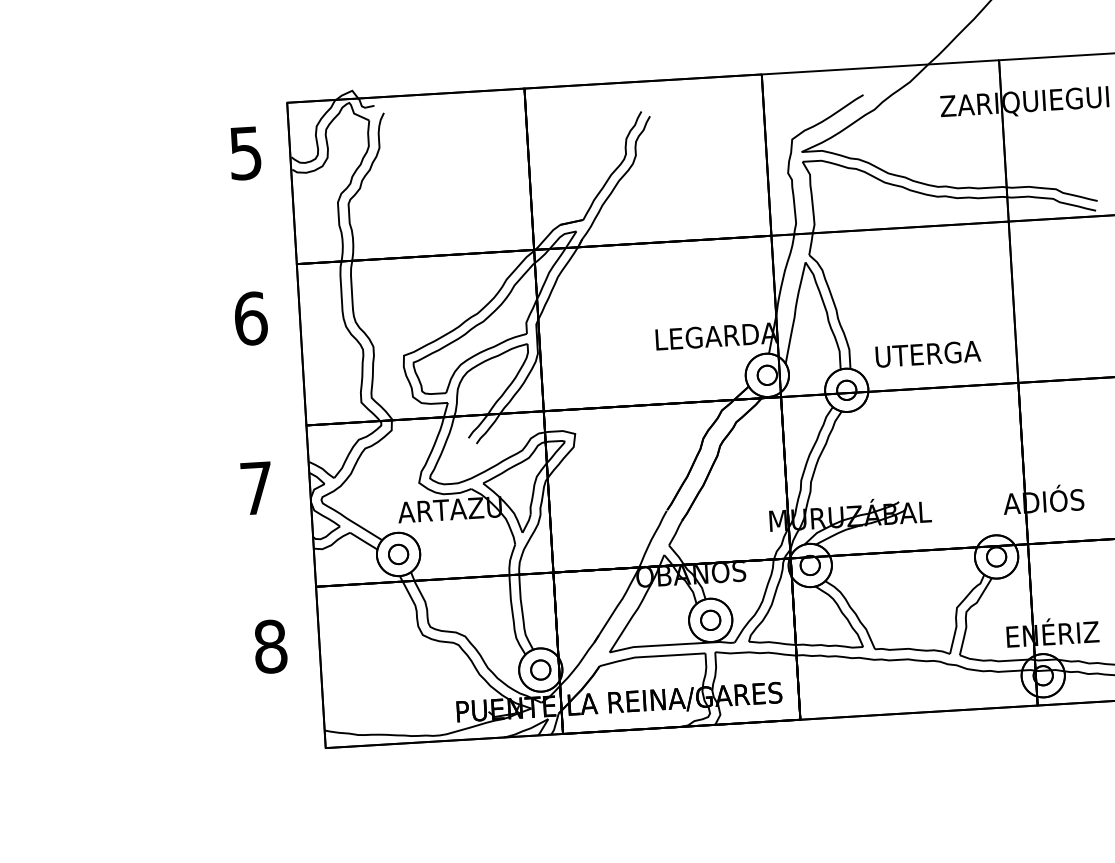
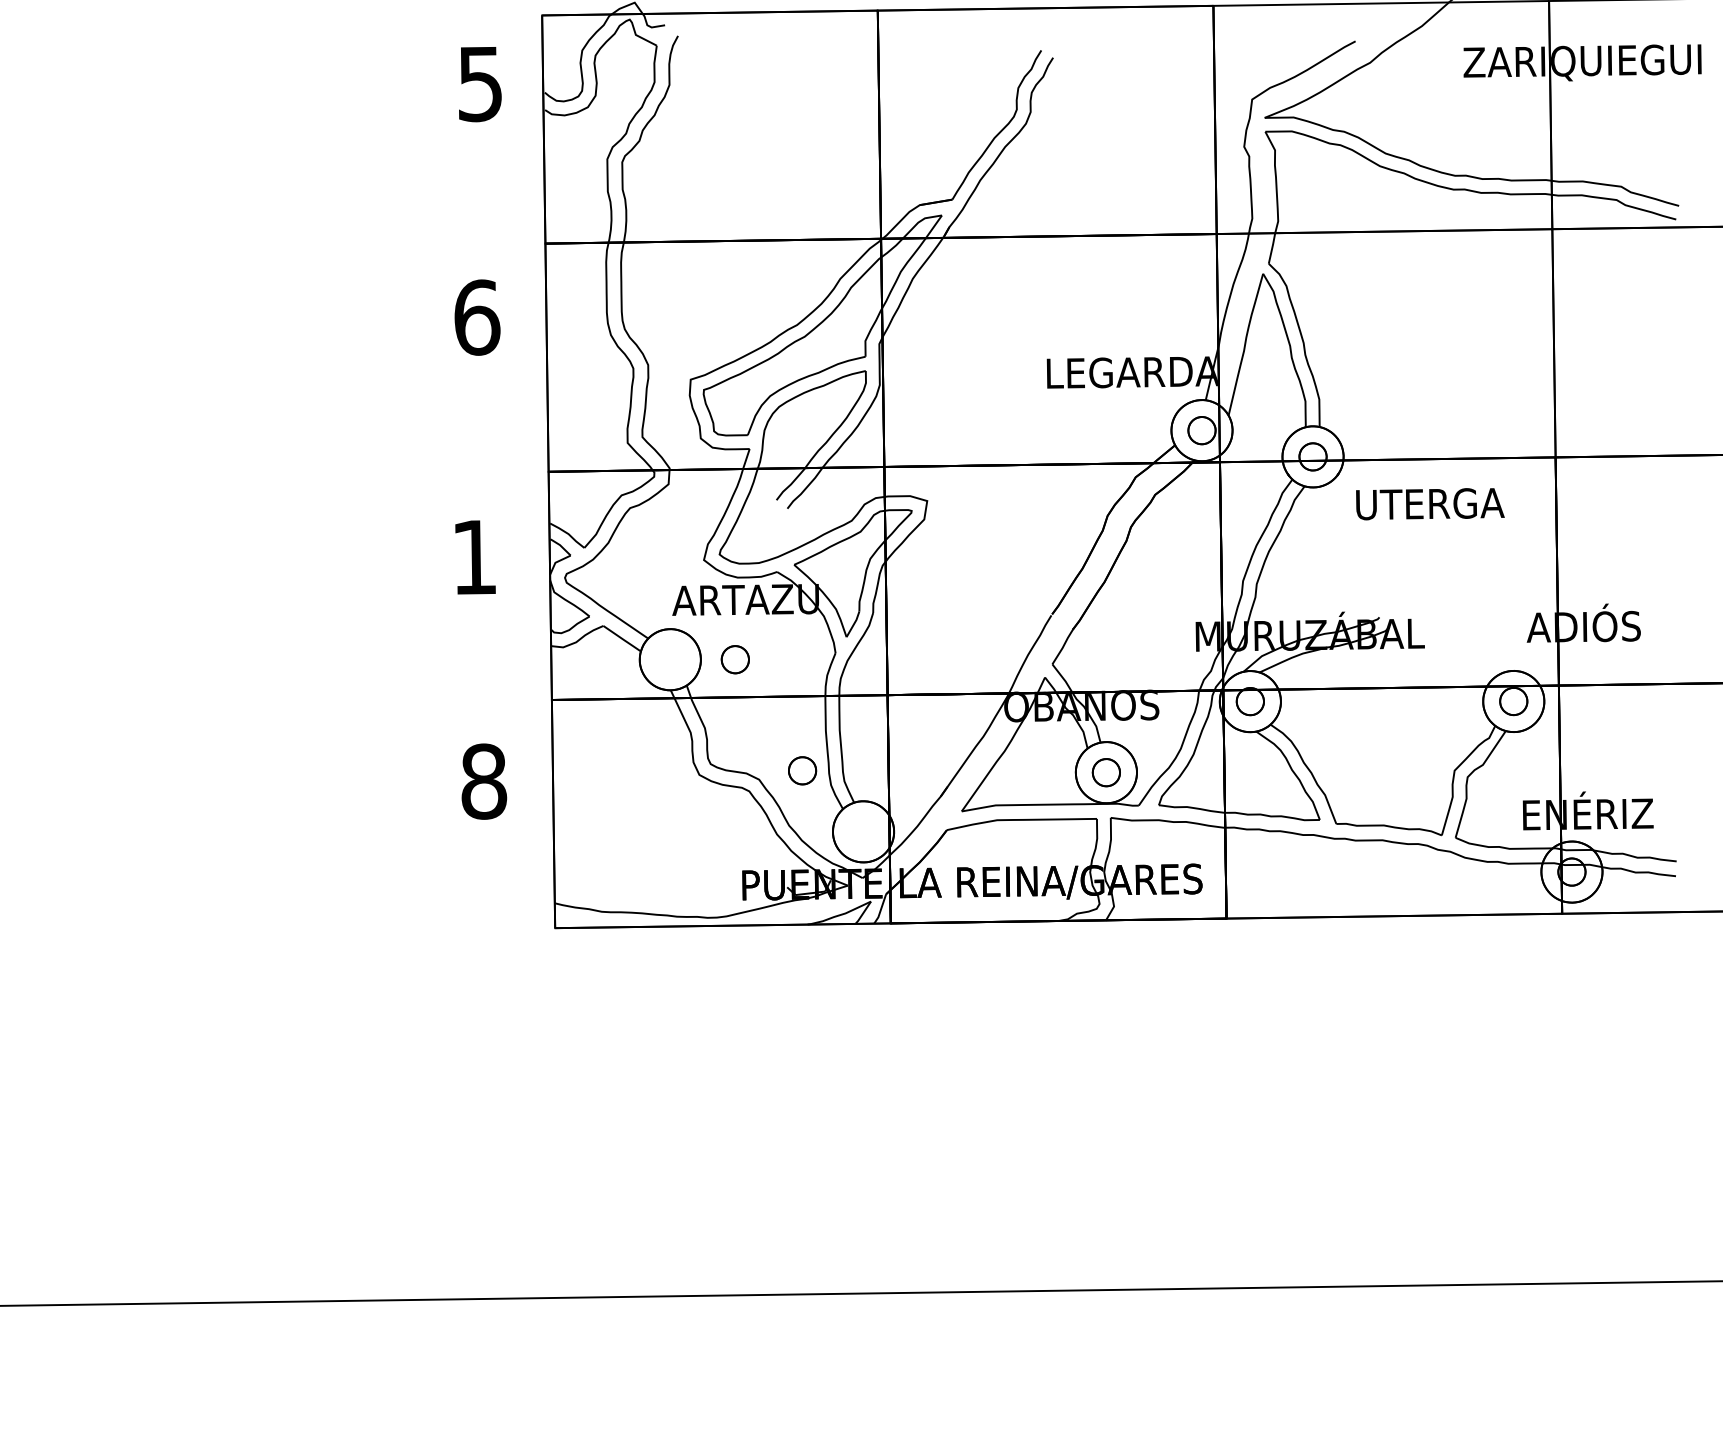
text: (928, 354) -> (1430, 504), moved
text: (256, 488) -> (473, 557), 7 -> 1
part: (397, 554) -> (734, 659), moved
part: (540, 669) -> (802, 770), moved

